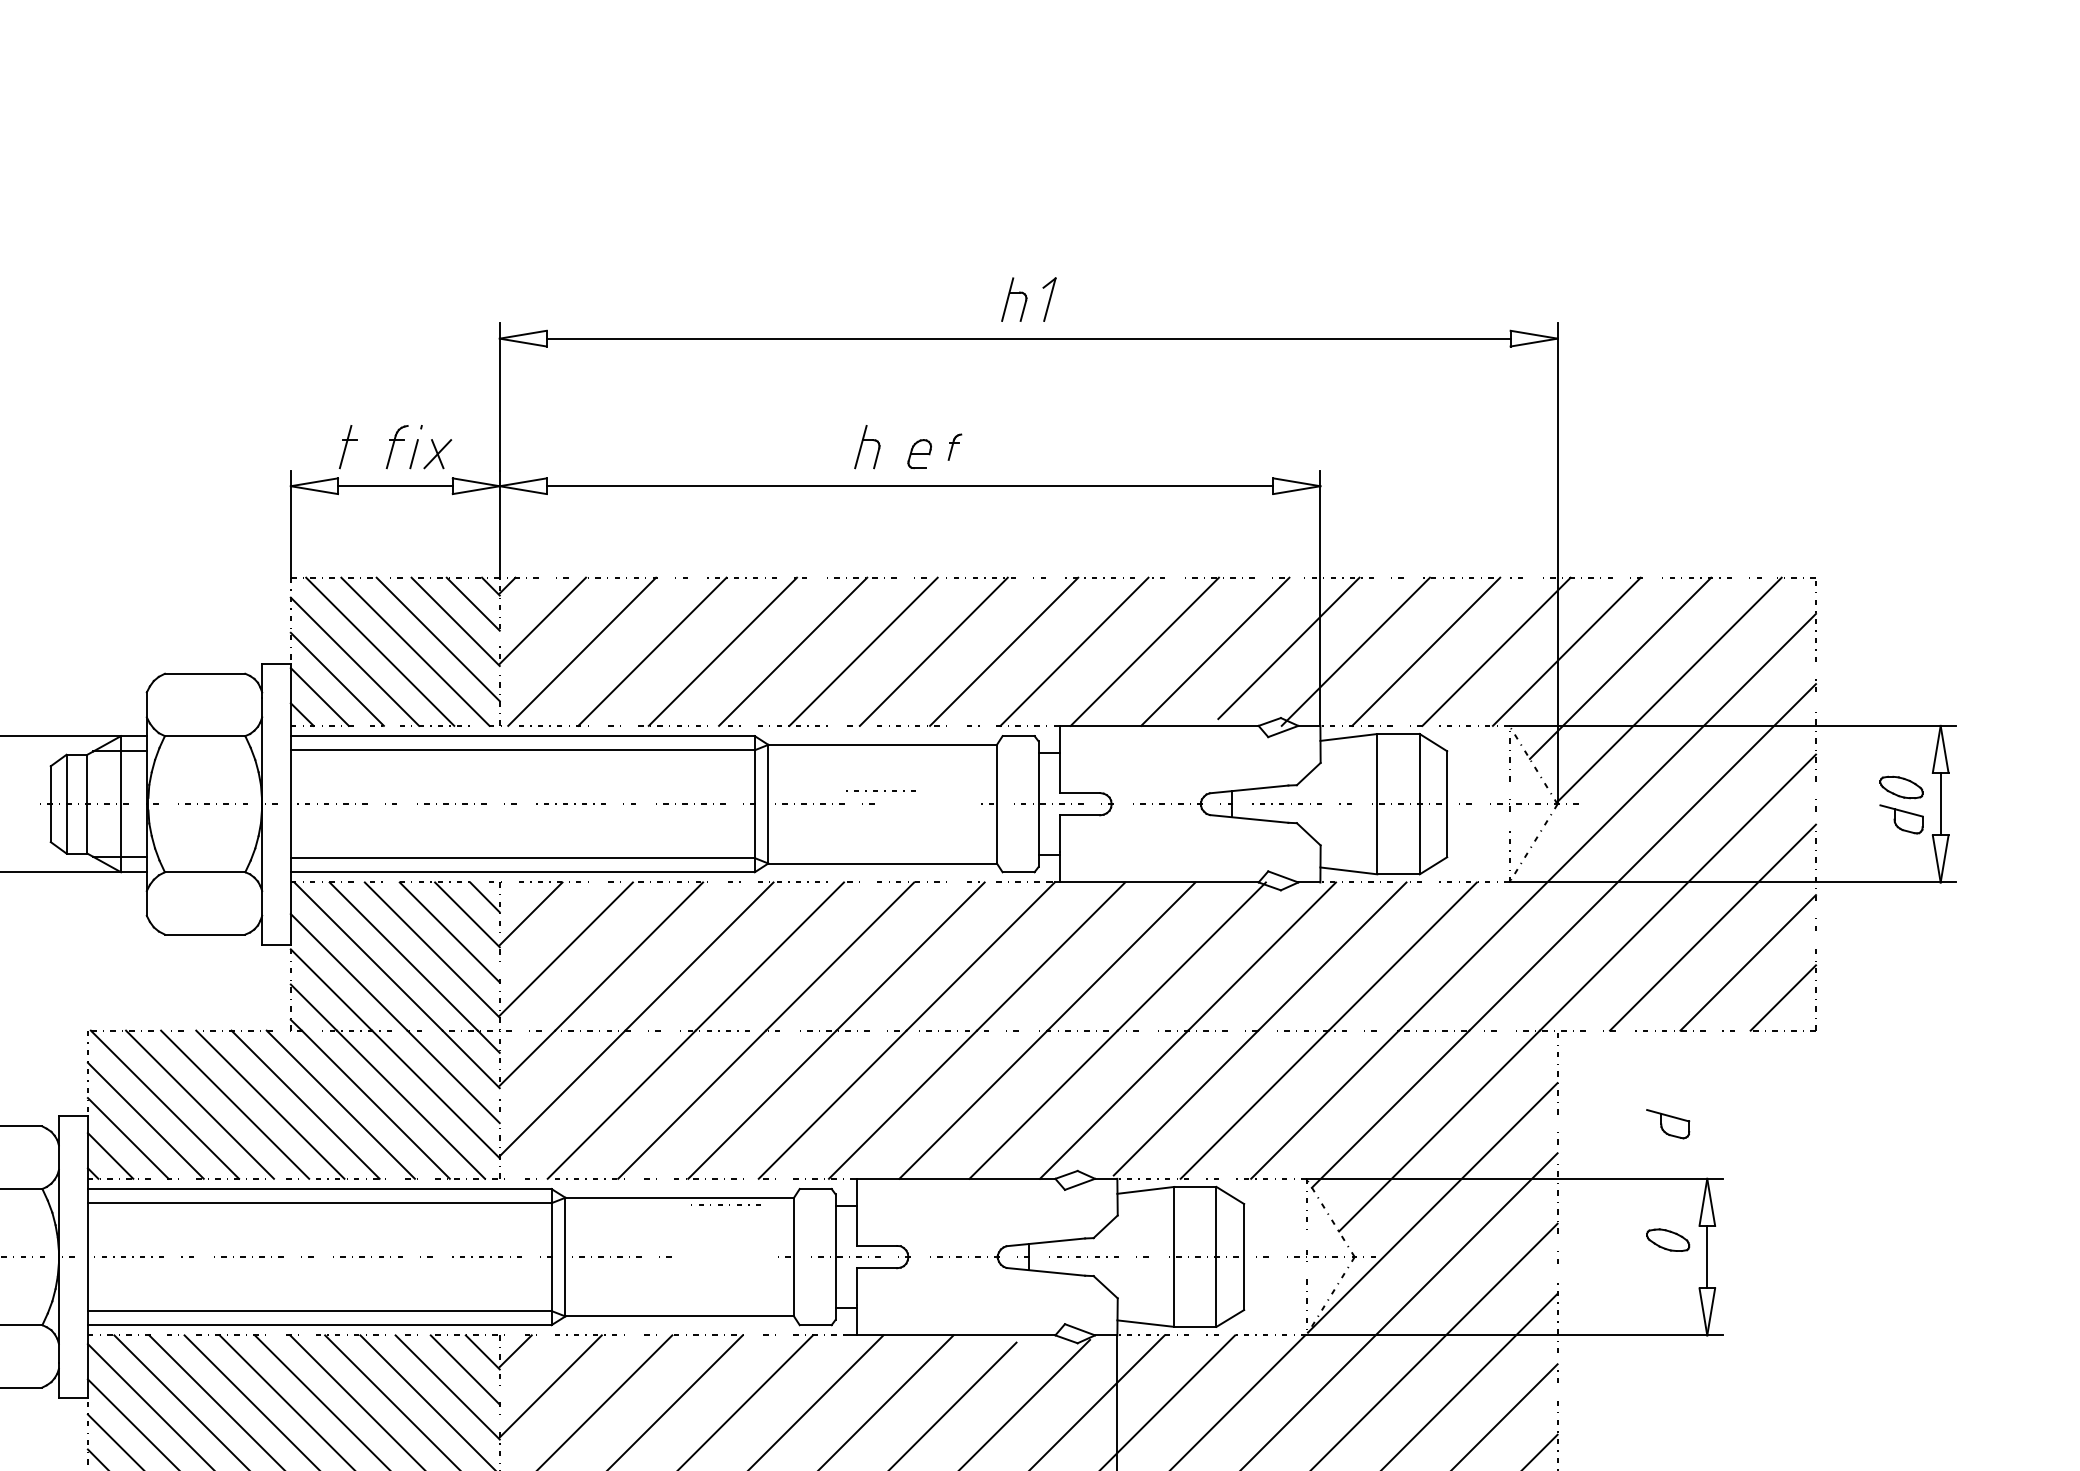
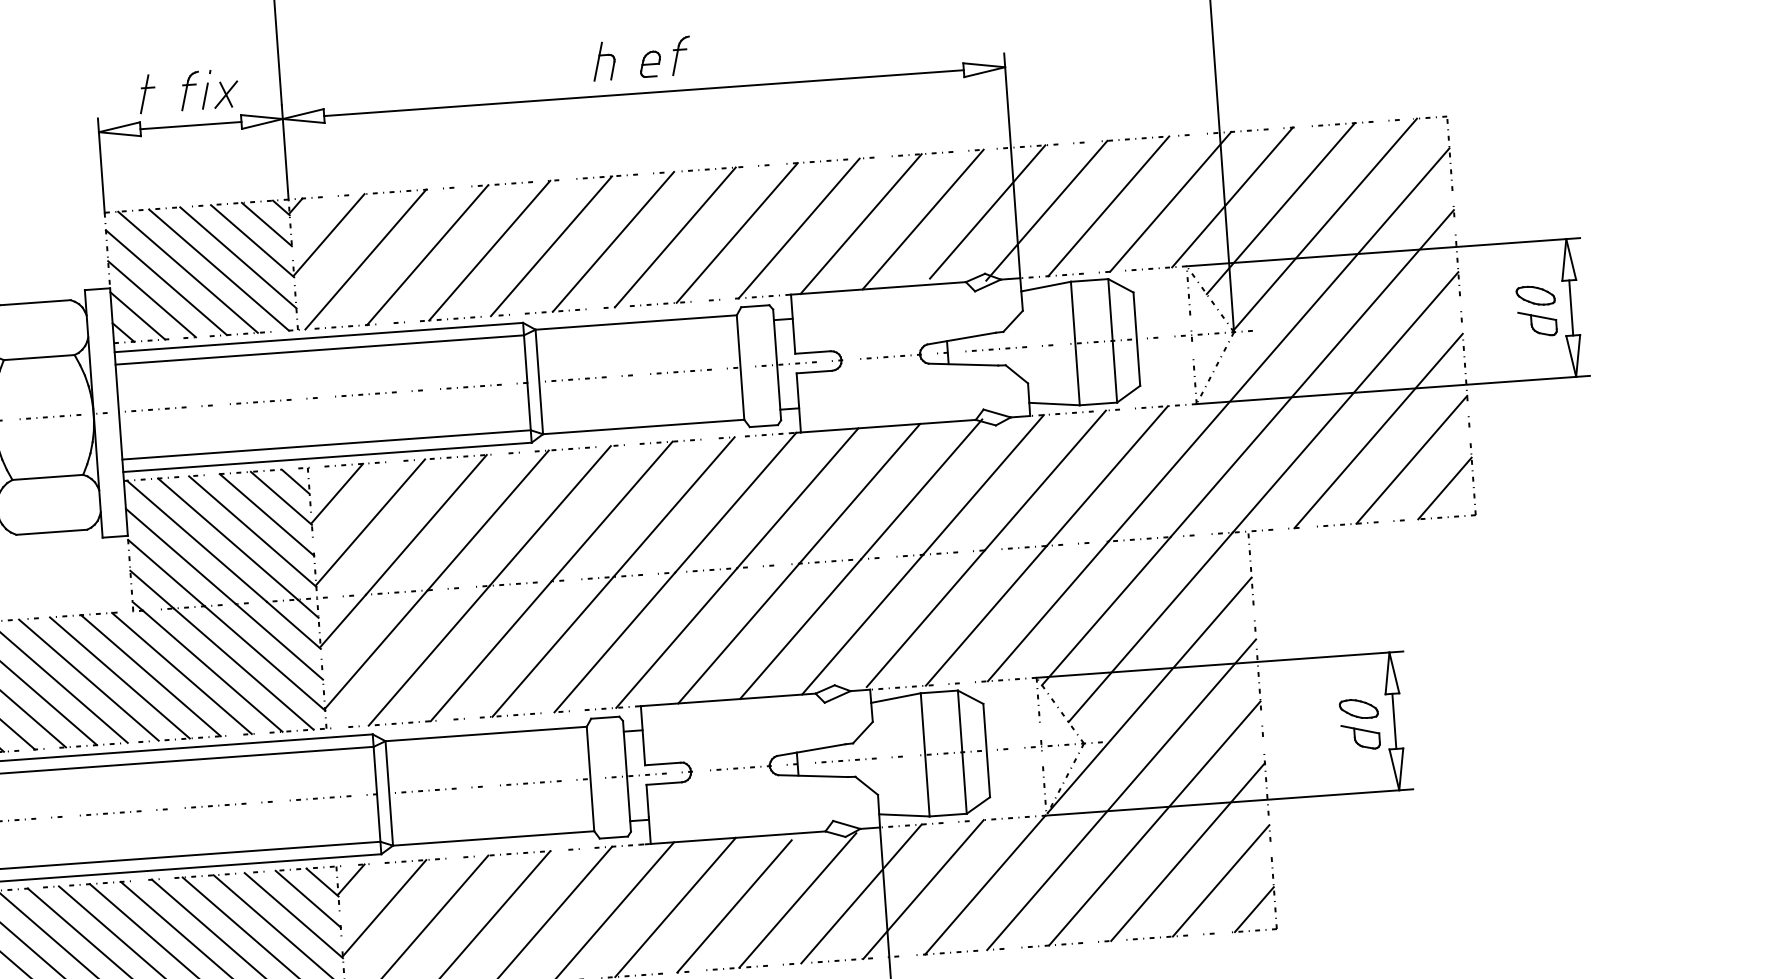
part: (954, 447) -> (680, 56), size x1.67
line: (877, 790) -> (677, 371), moved
part: (1668, 1124) -> (1361, 737), moved
line: (722, 1204) -> (527, 783), moved

